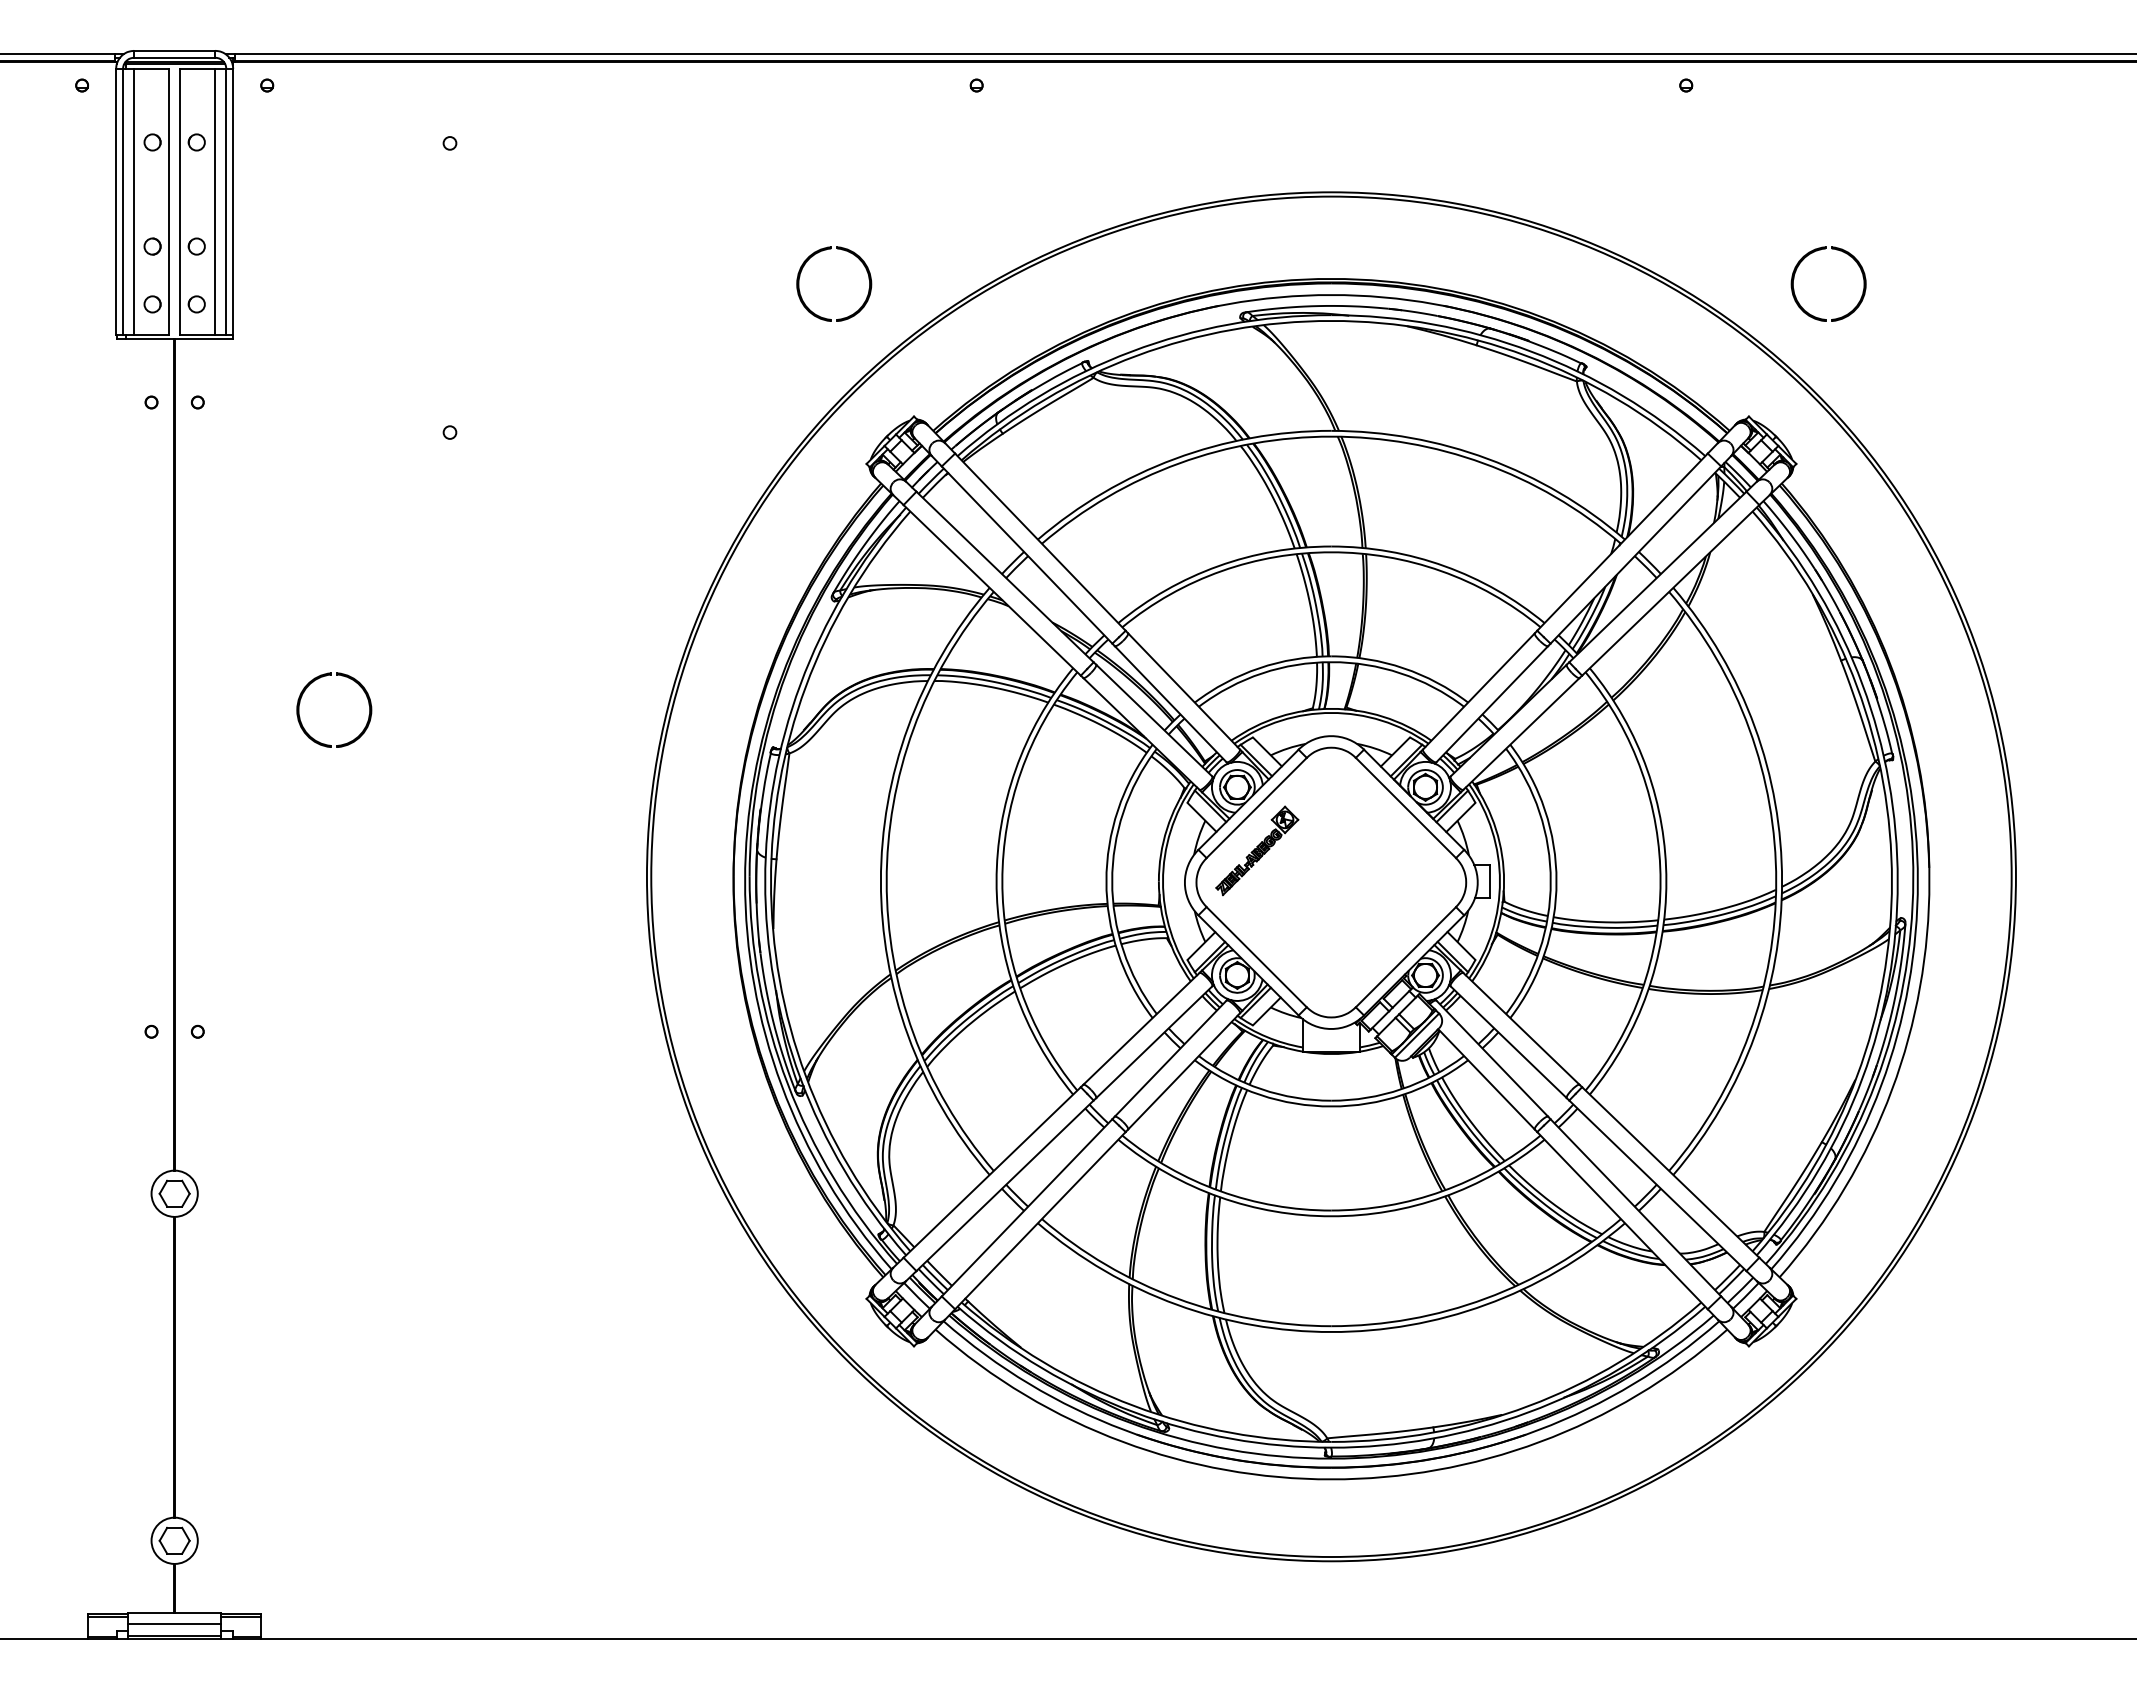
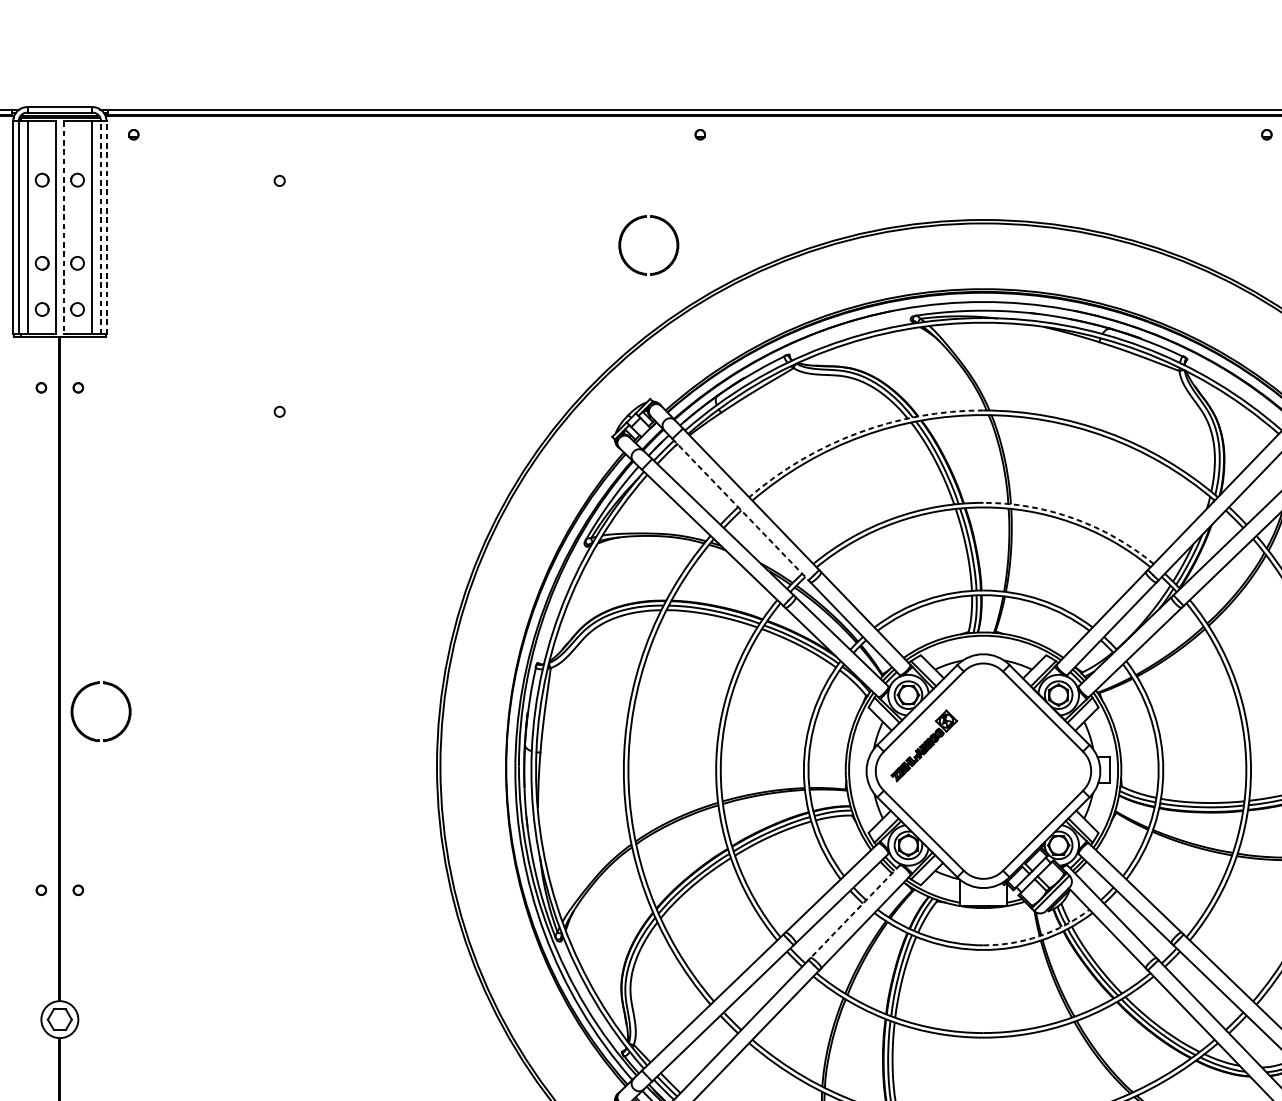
line: (226, 201) -> (101, 227), solid -> dashed
line: (233, 201) -> (106, 227), solid -> dashed
line: (180, 202) -> (64, 228), solid -> dashed
part: (845, 251) -> (657, 219), moved
arc: (1174, 458) -> (858, 432), solid -> dashed
line: (1027, 555) -> (740, 510), solid -> dashed
arc: (1444, 566) -> (1073, 518), solid -> dashed
part: (323, 677) -> (92, 685), moved
line: (1170, 1058) -> (855, 911), solid -> dashed
arc: (1401, 1089) -> (1039, 936), solid -> dashed

